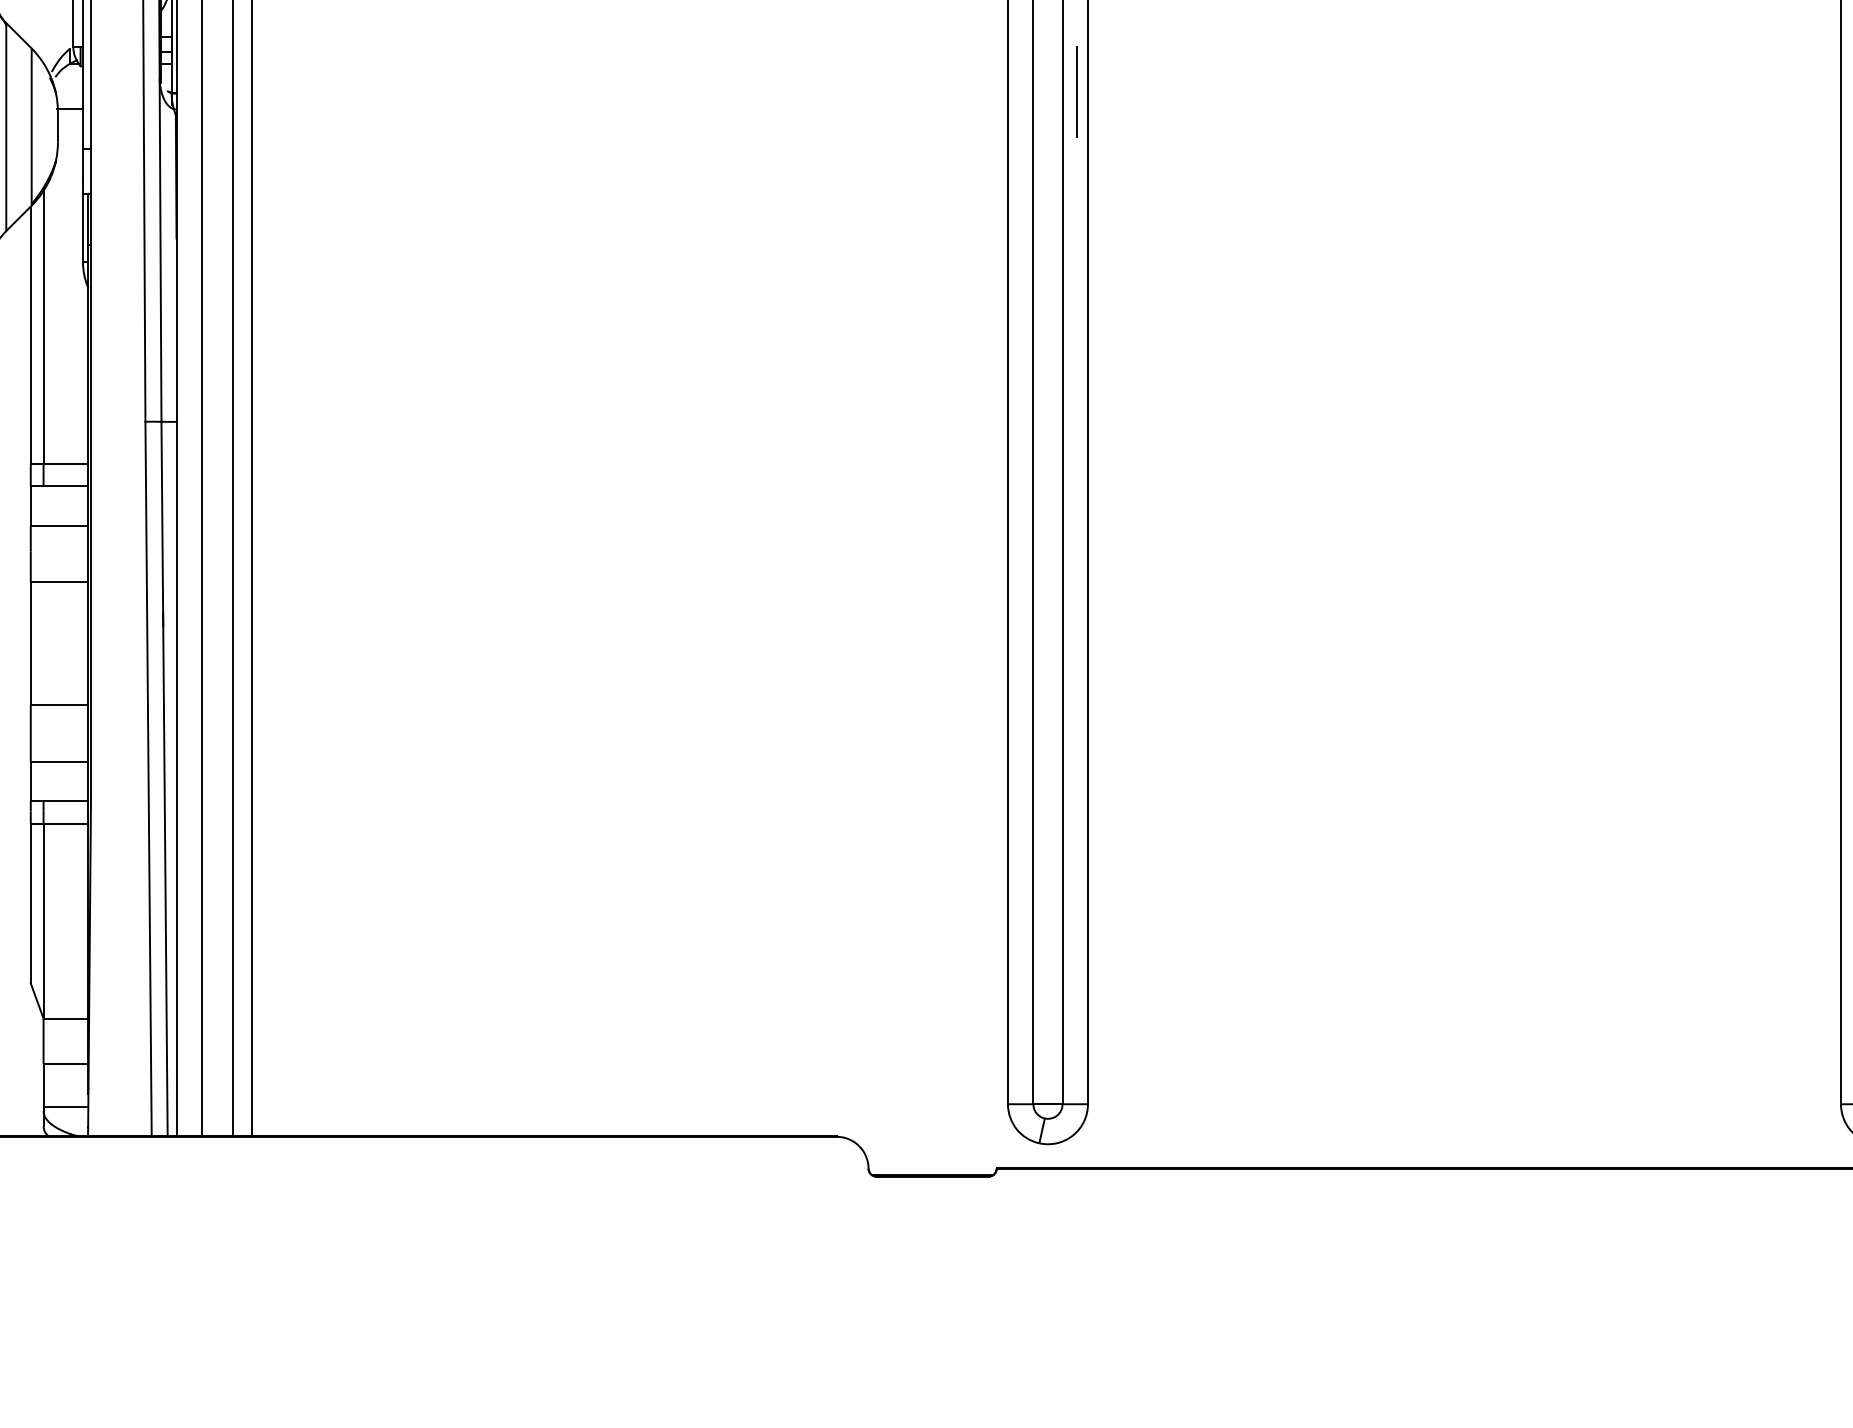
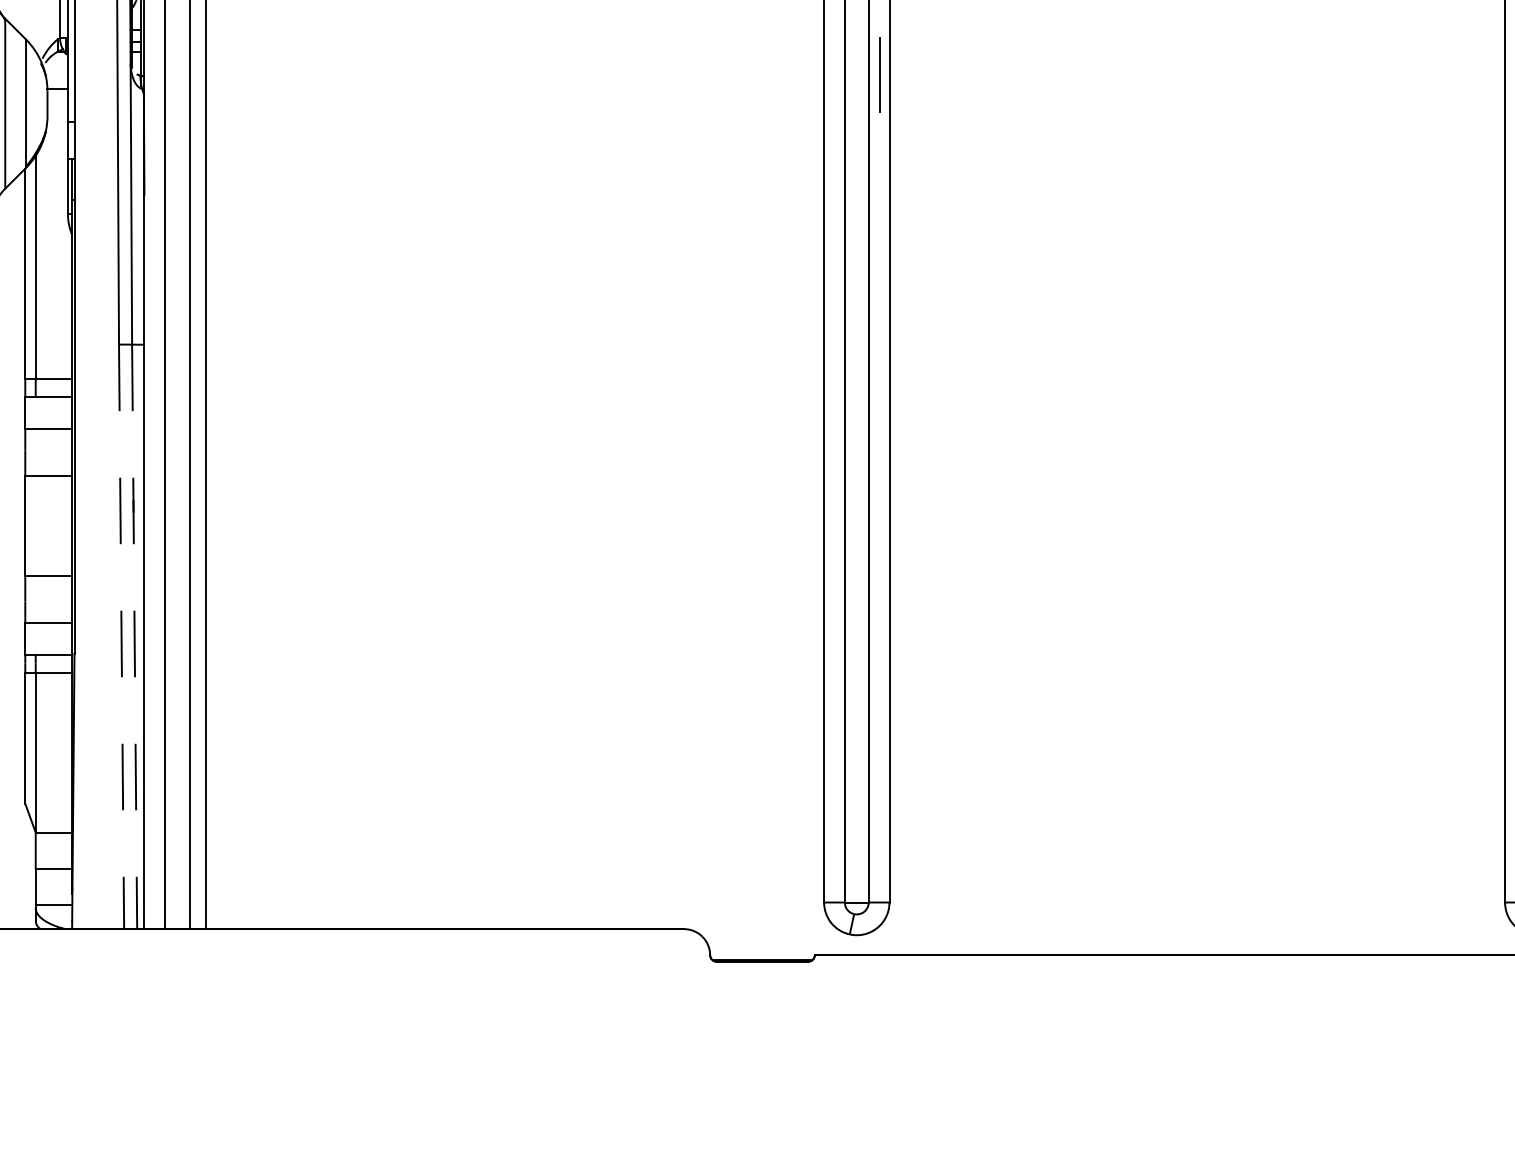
line: (148, 780) -> (121, 637), solid -> dashed
line: (164, 780) -> (134, 637), solid -> dashed

